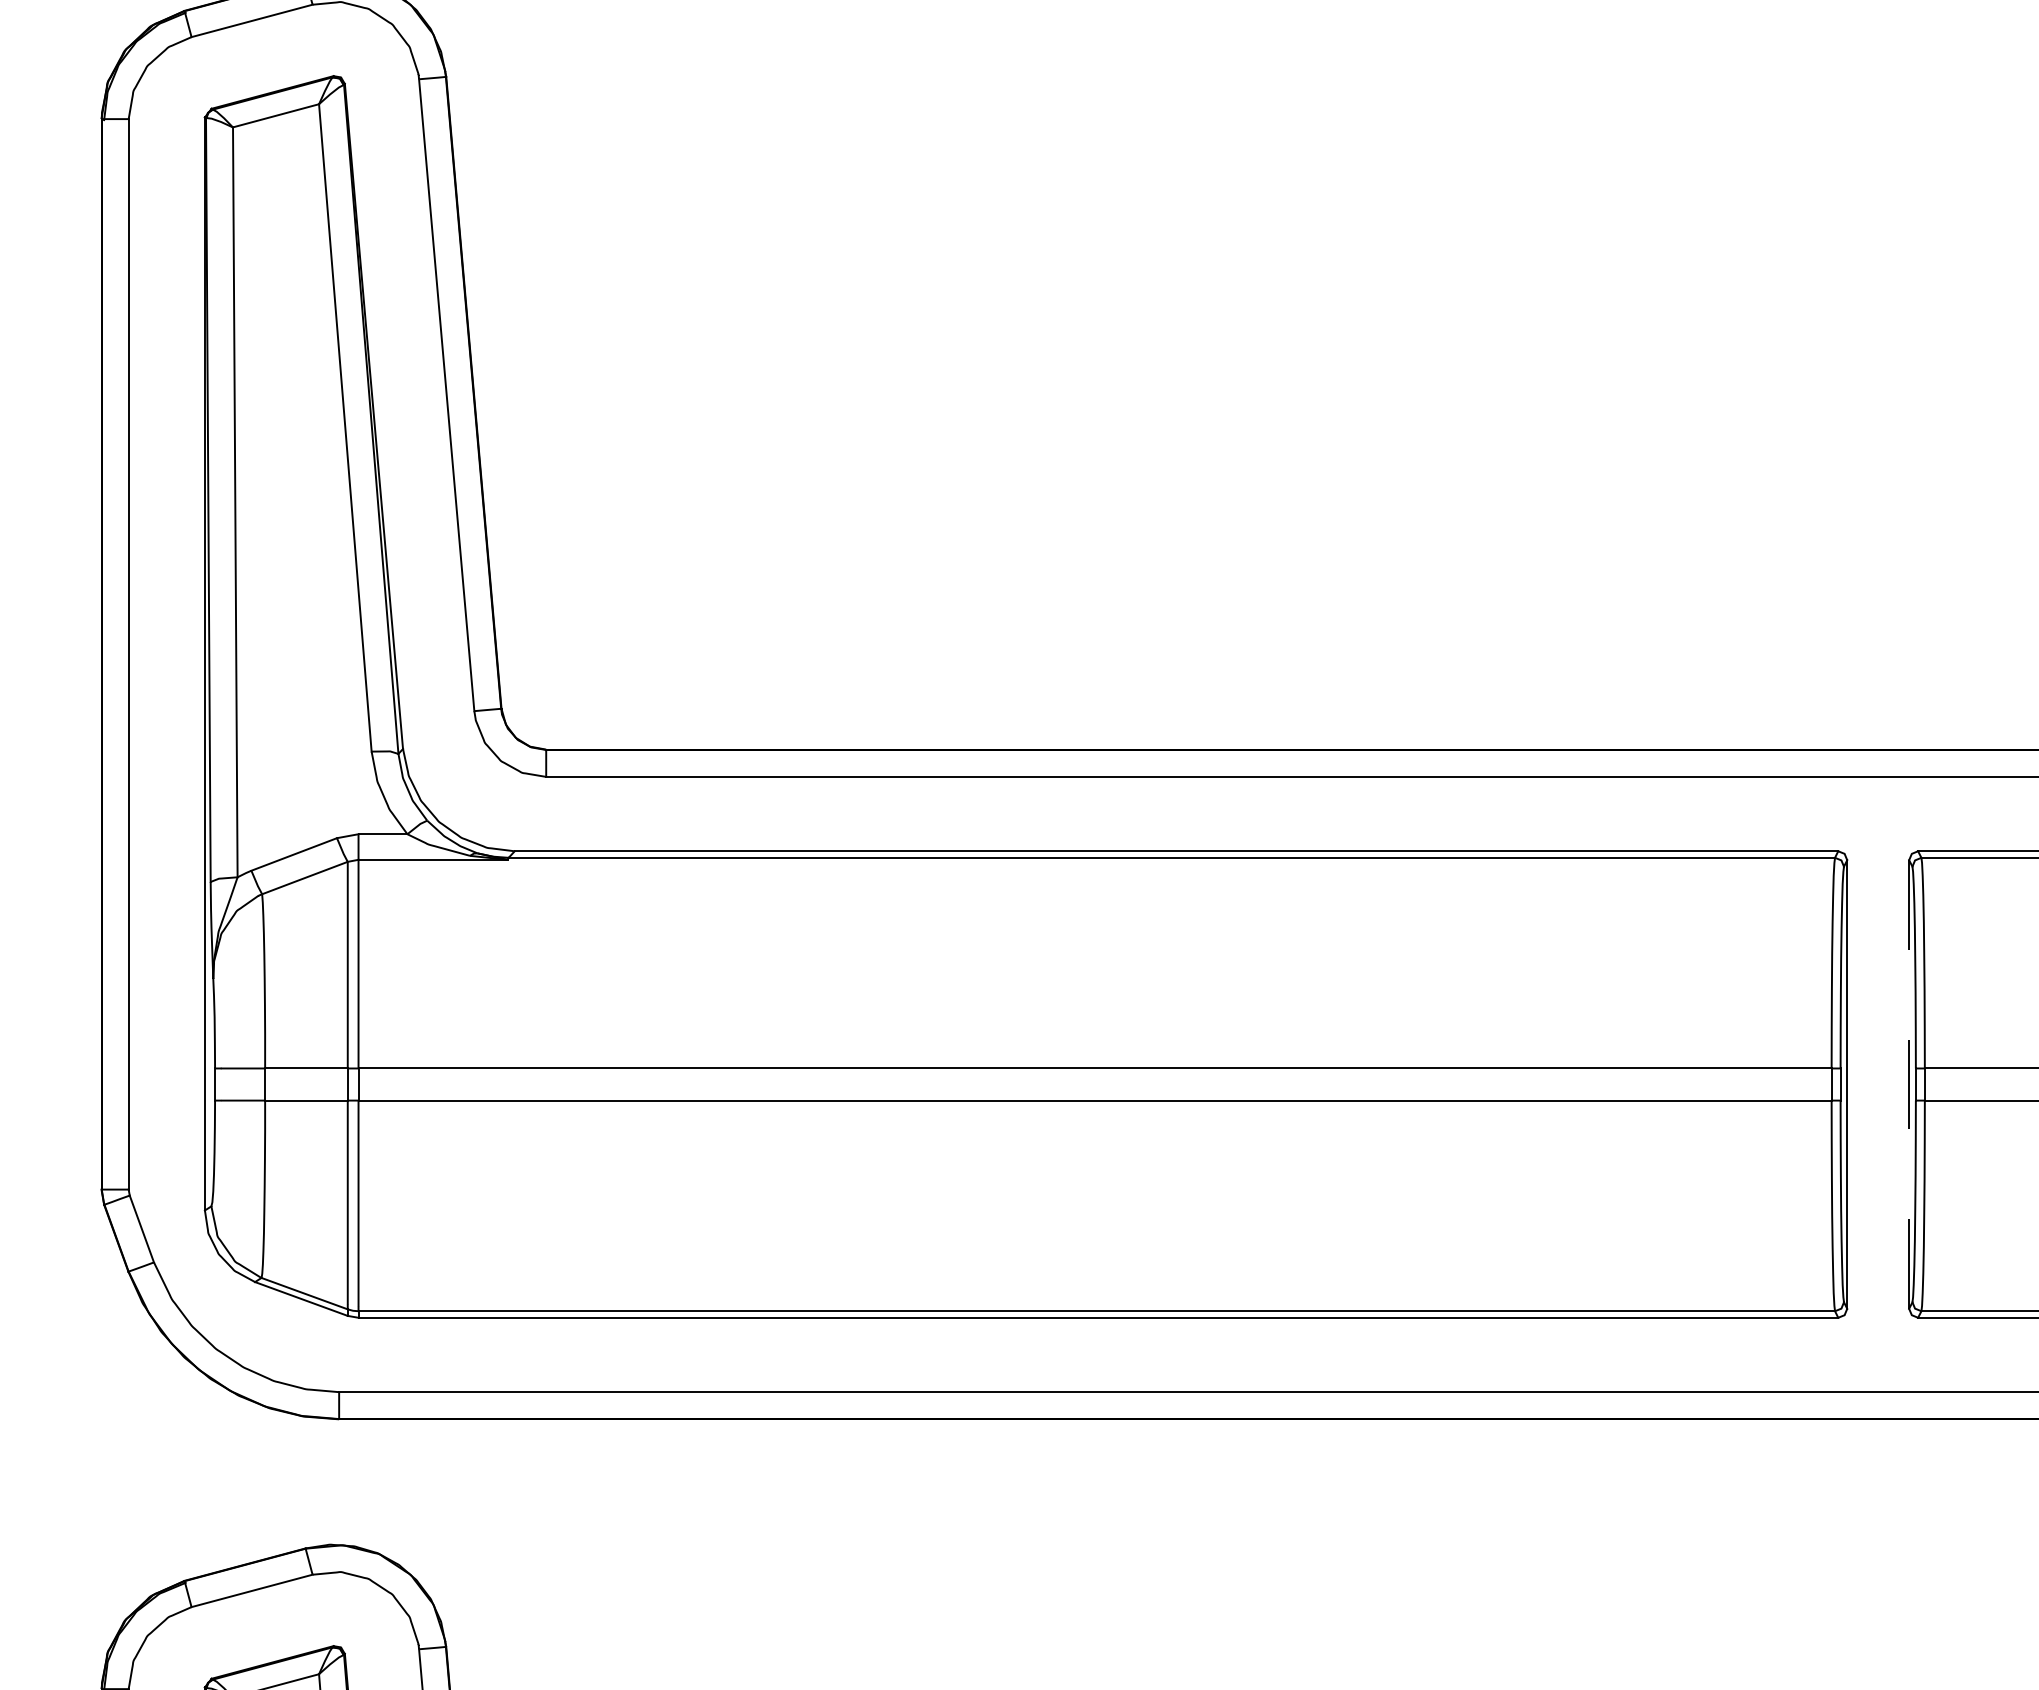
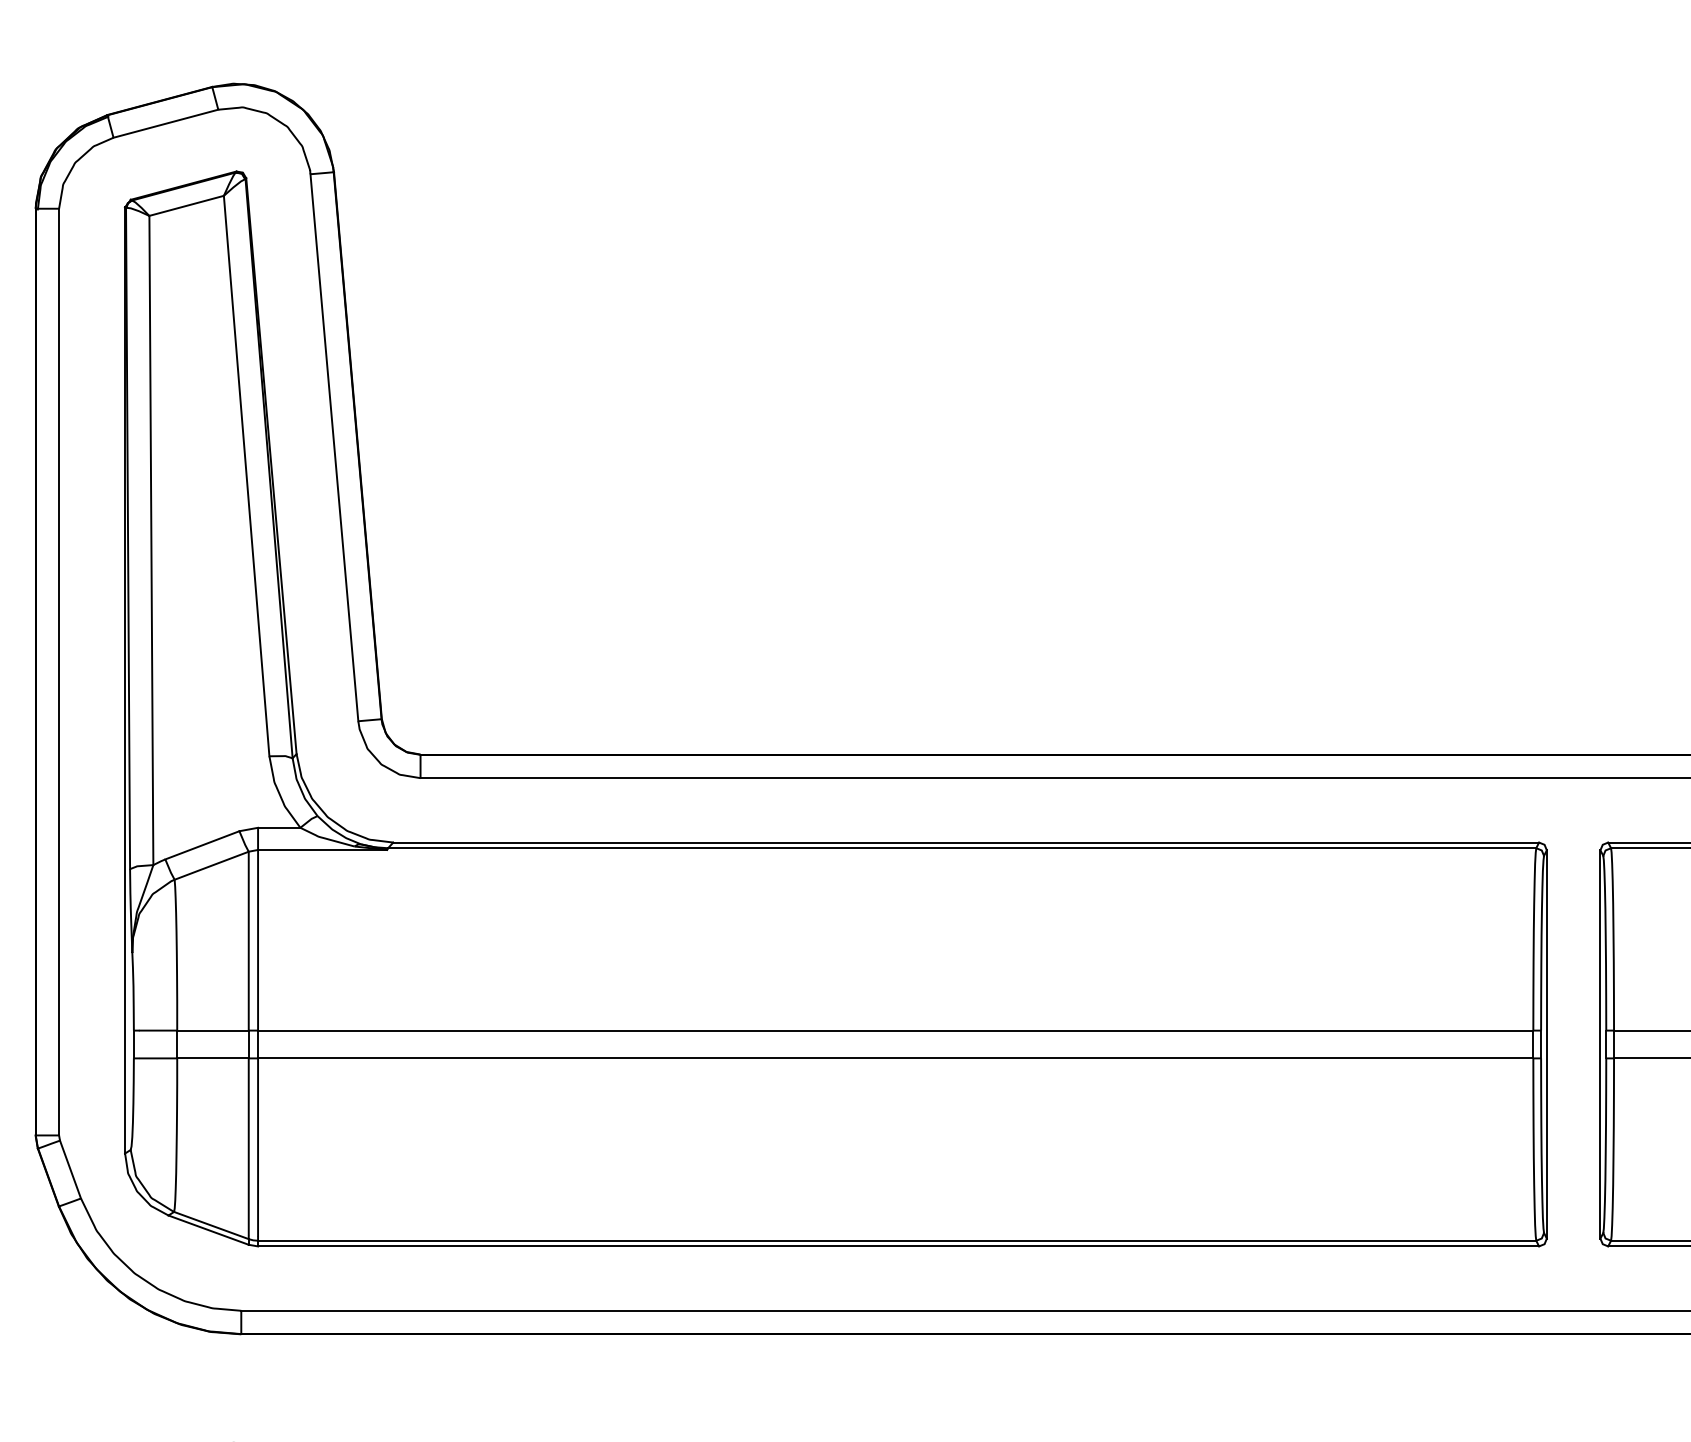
line: (1909, 1084) -> (1600, 1044), dashed -> solid

